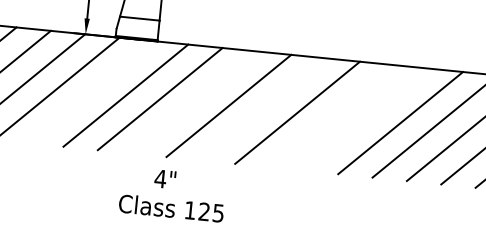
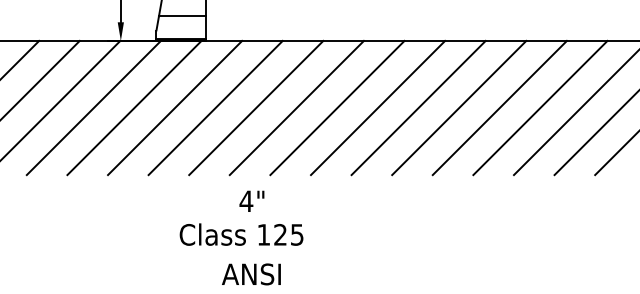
line: (91, 91) -> (134, 107), added
line: (194, 102) -> (256, 107), added
line: (263, 108) -> (337, 107), added
line: (331, 115) -> (418, 107), added
line: (366, 119) -> (459, 107), added
text: (164, 178) -> (251, 200), moved

